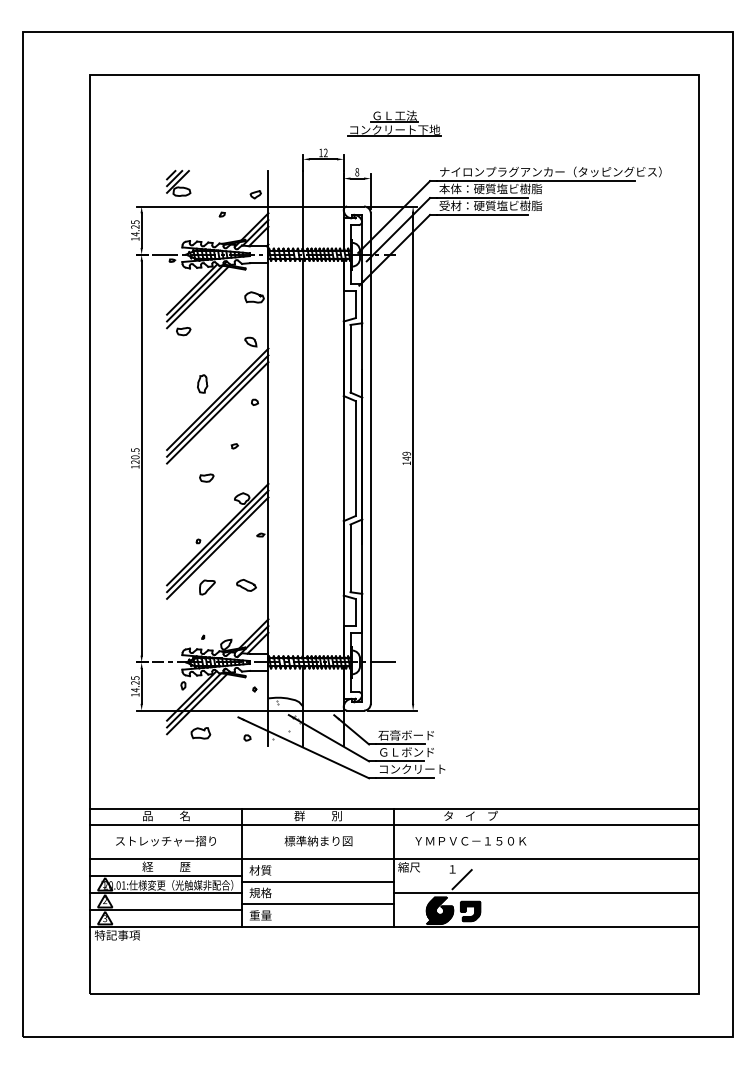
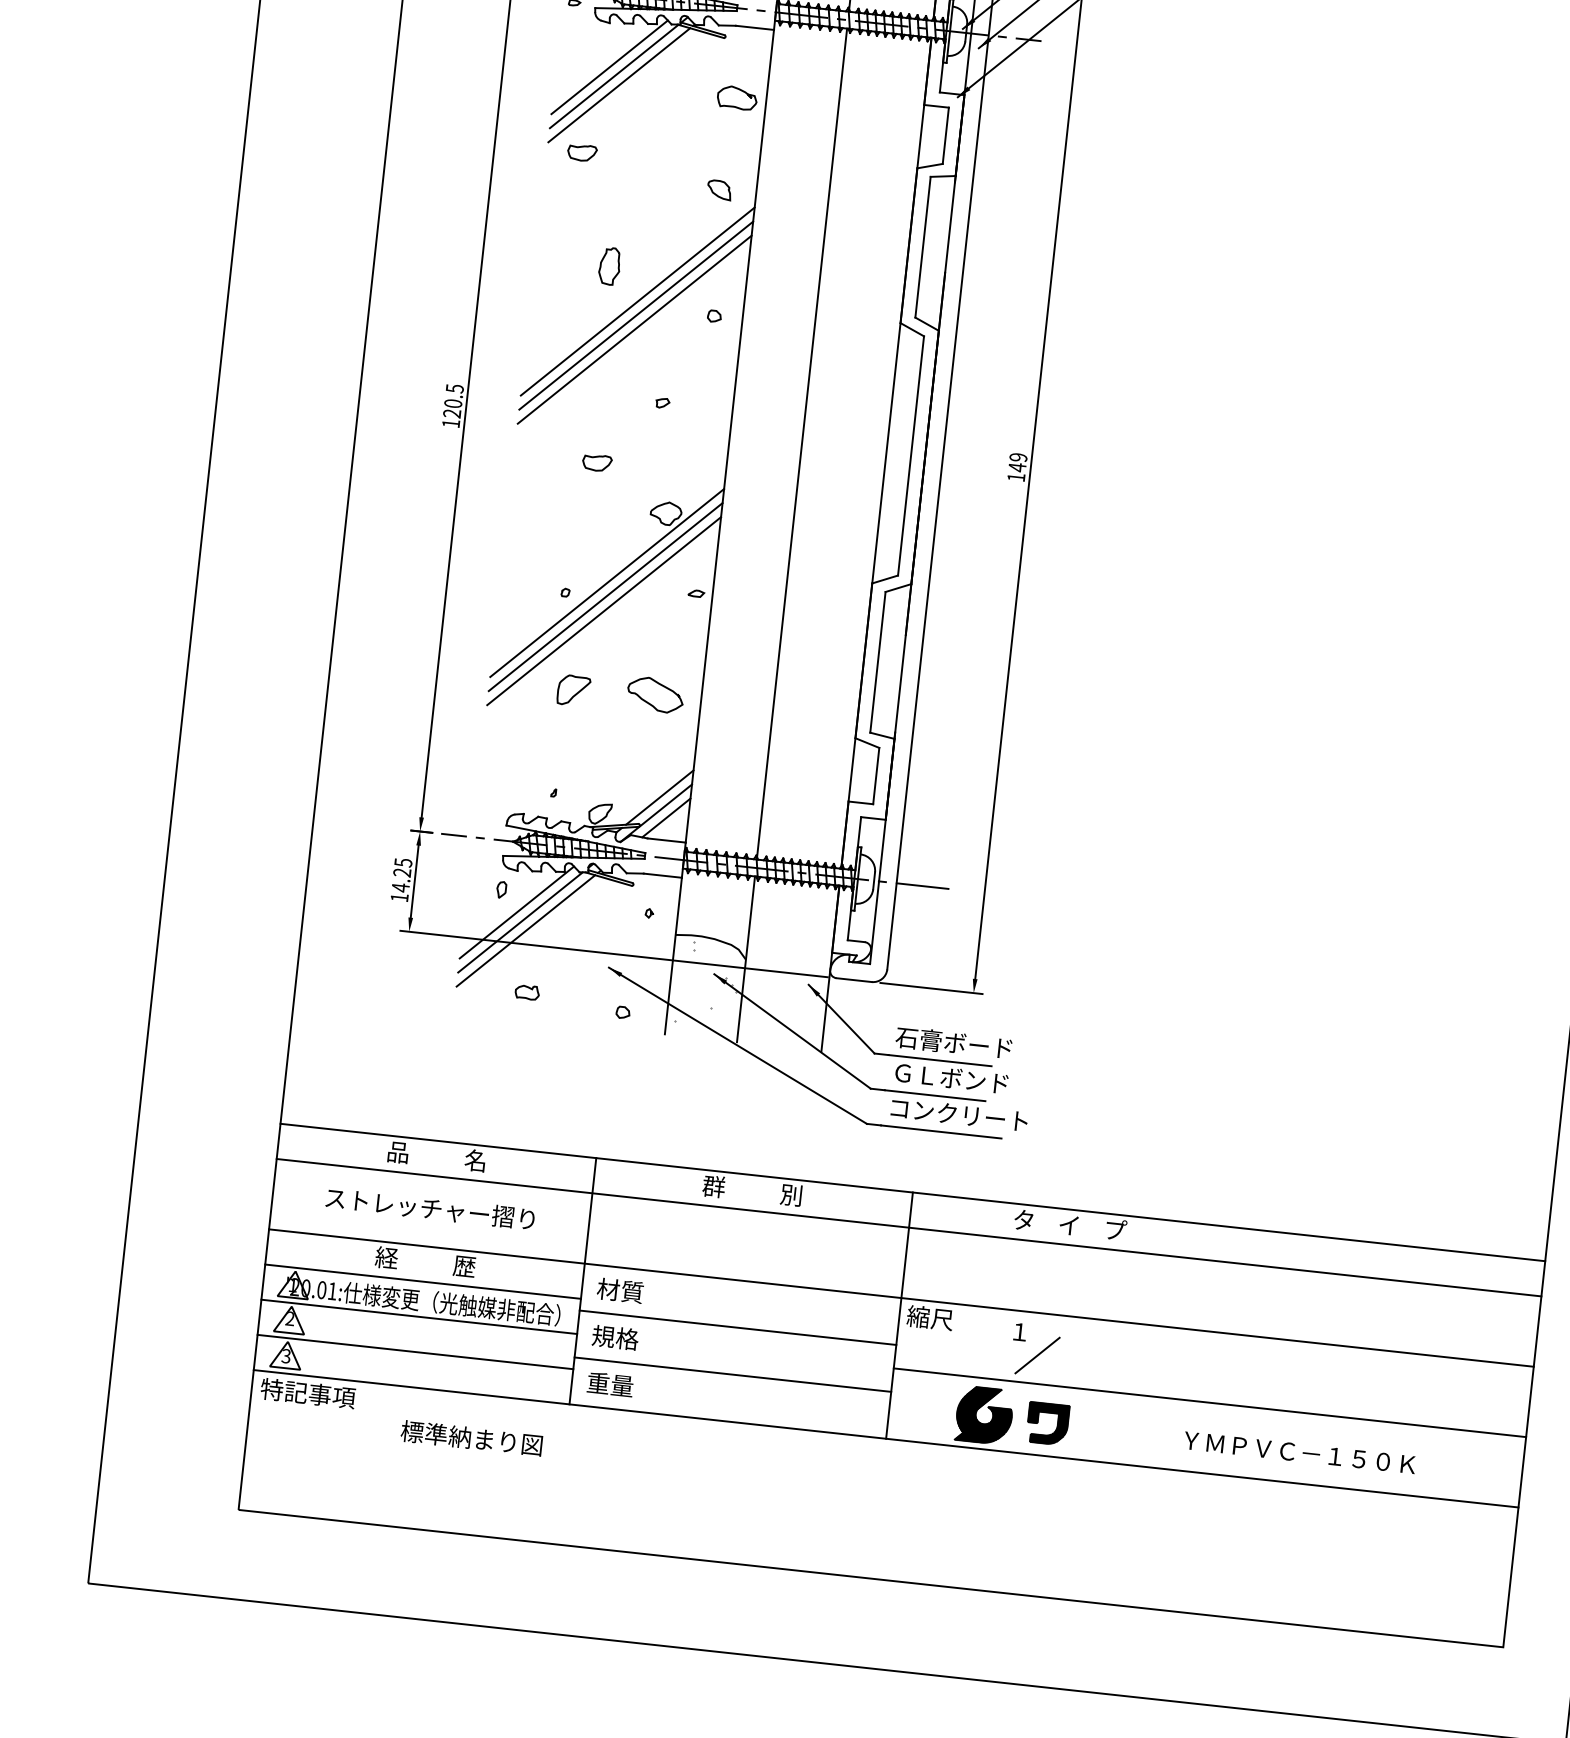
part: (246, 585) -> (655, 695), size x1.4
part: (200, 733) -> (526, 992), size x0.6
text: (318, 841) -> (471, 1439), moved
text: (470, 841) -> (1299, 1453), moved

